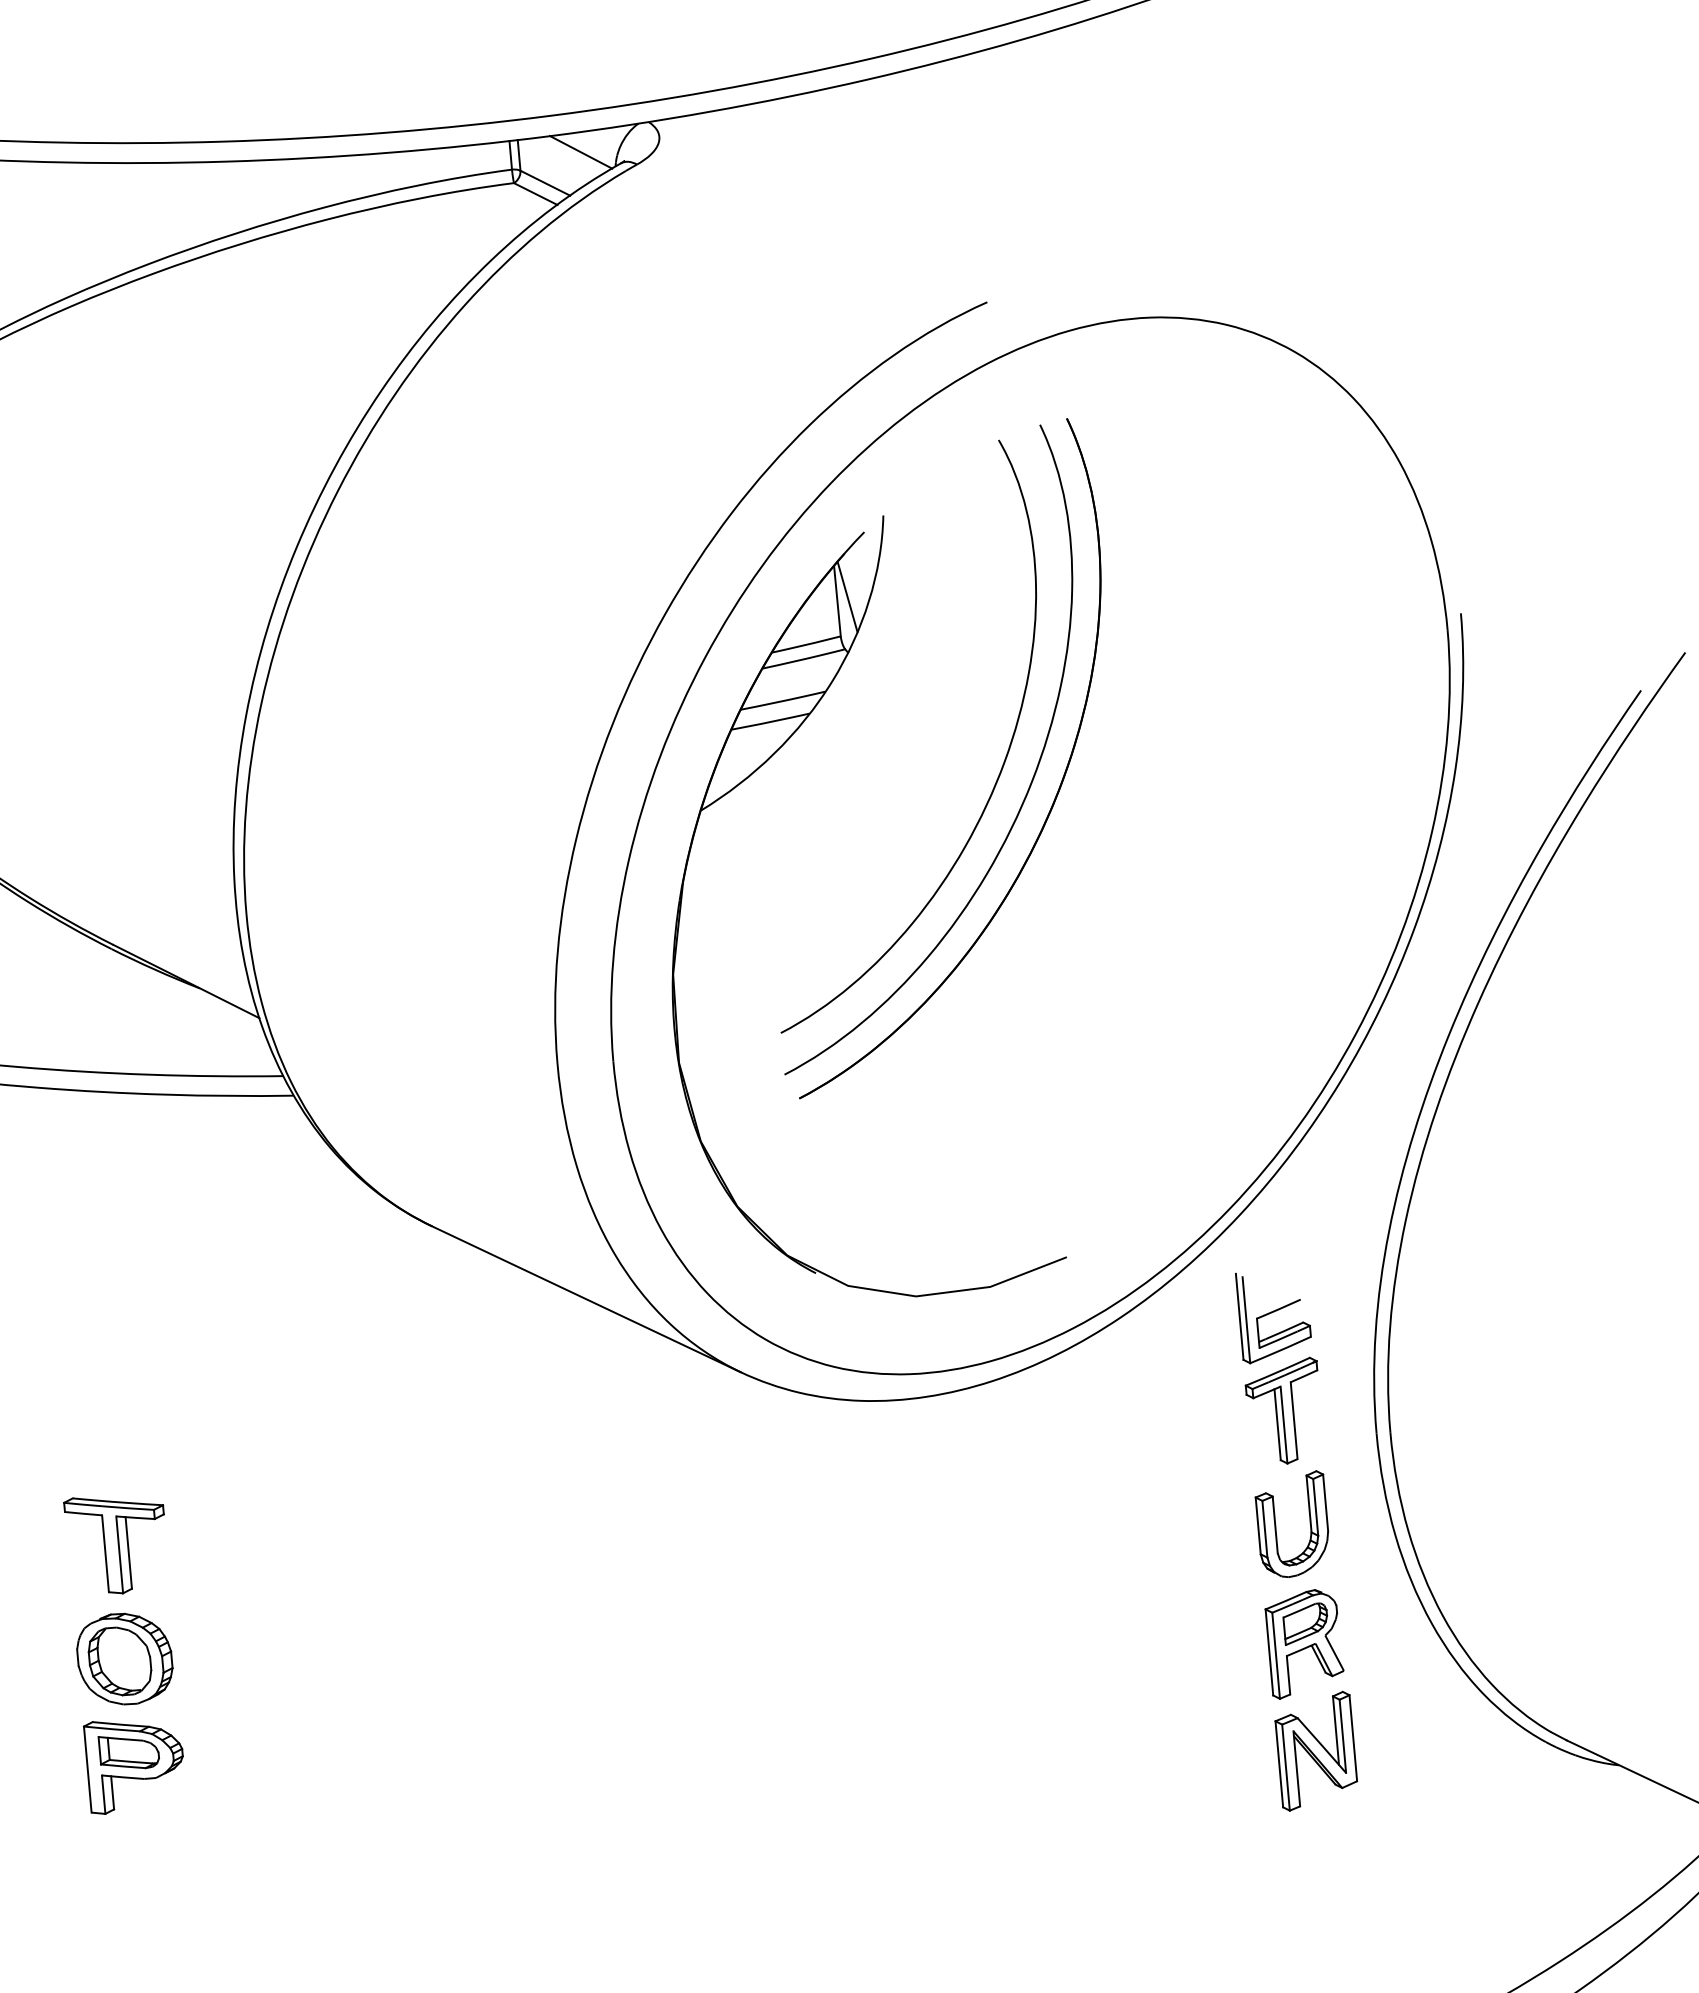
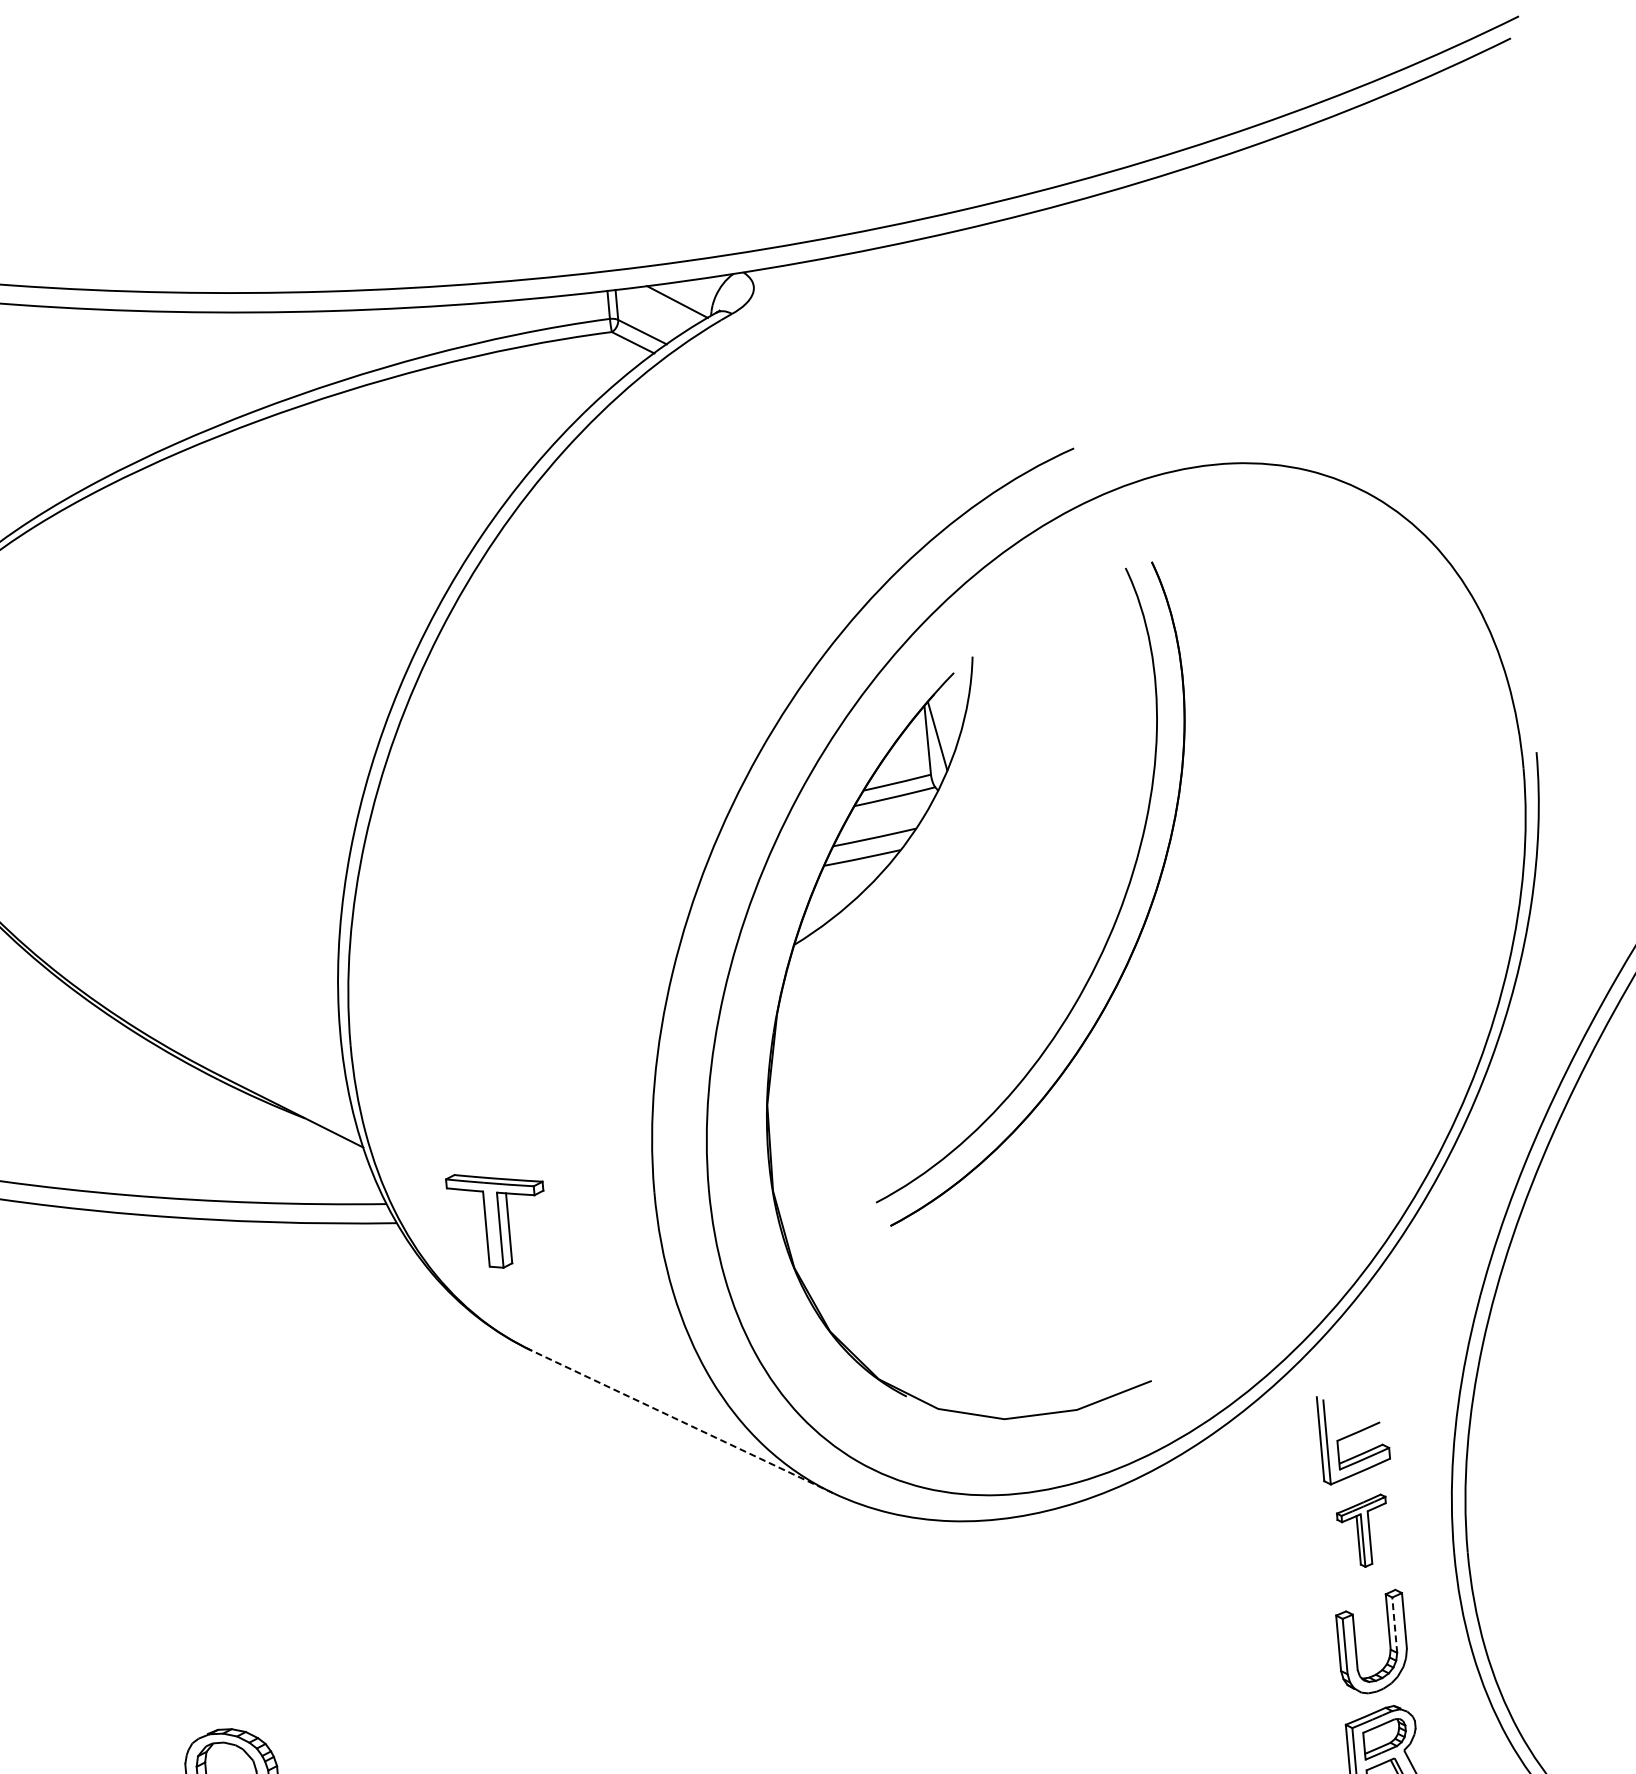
curve: (998, 774) -> (1085, 909), removed
line: (586, 1299) -> (682, 1422), solid -> dashed
part: (1281, 1410) -> (1361, 1530), size x0.7
line: (1315, 1506) -> (1394, 1624), solid -> dashed
part: (113, 1545) -> (494, 1221), moved

